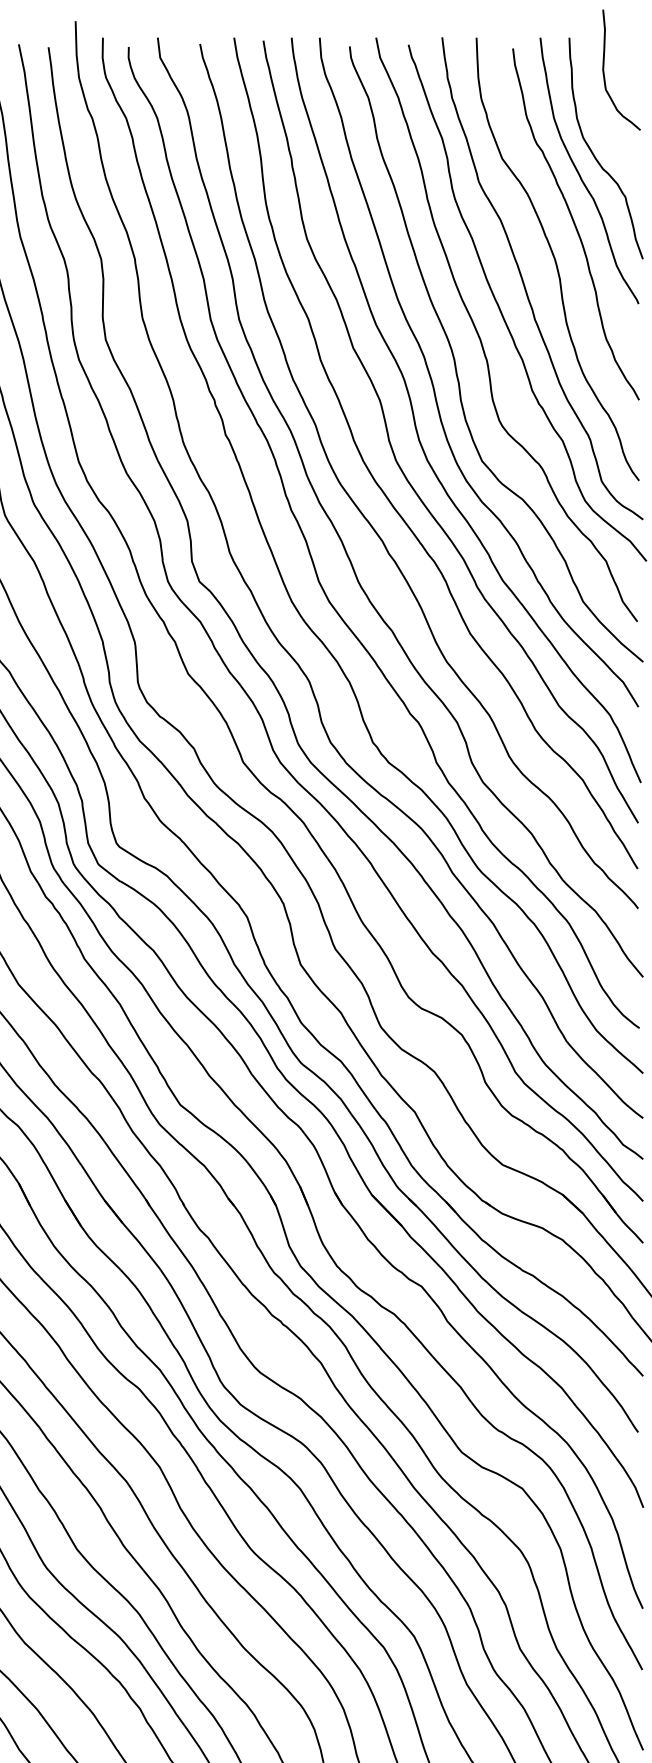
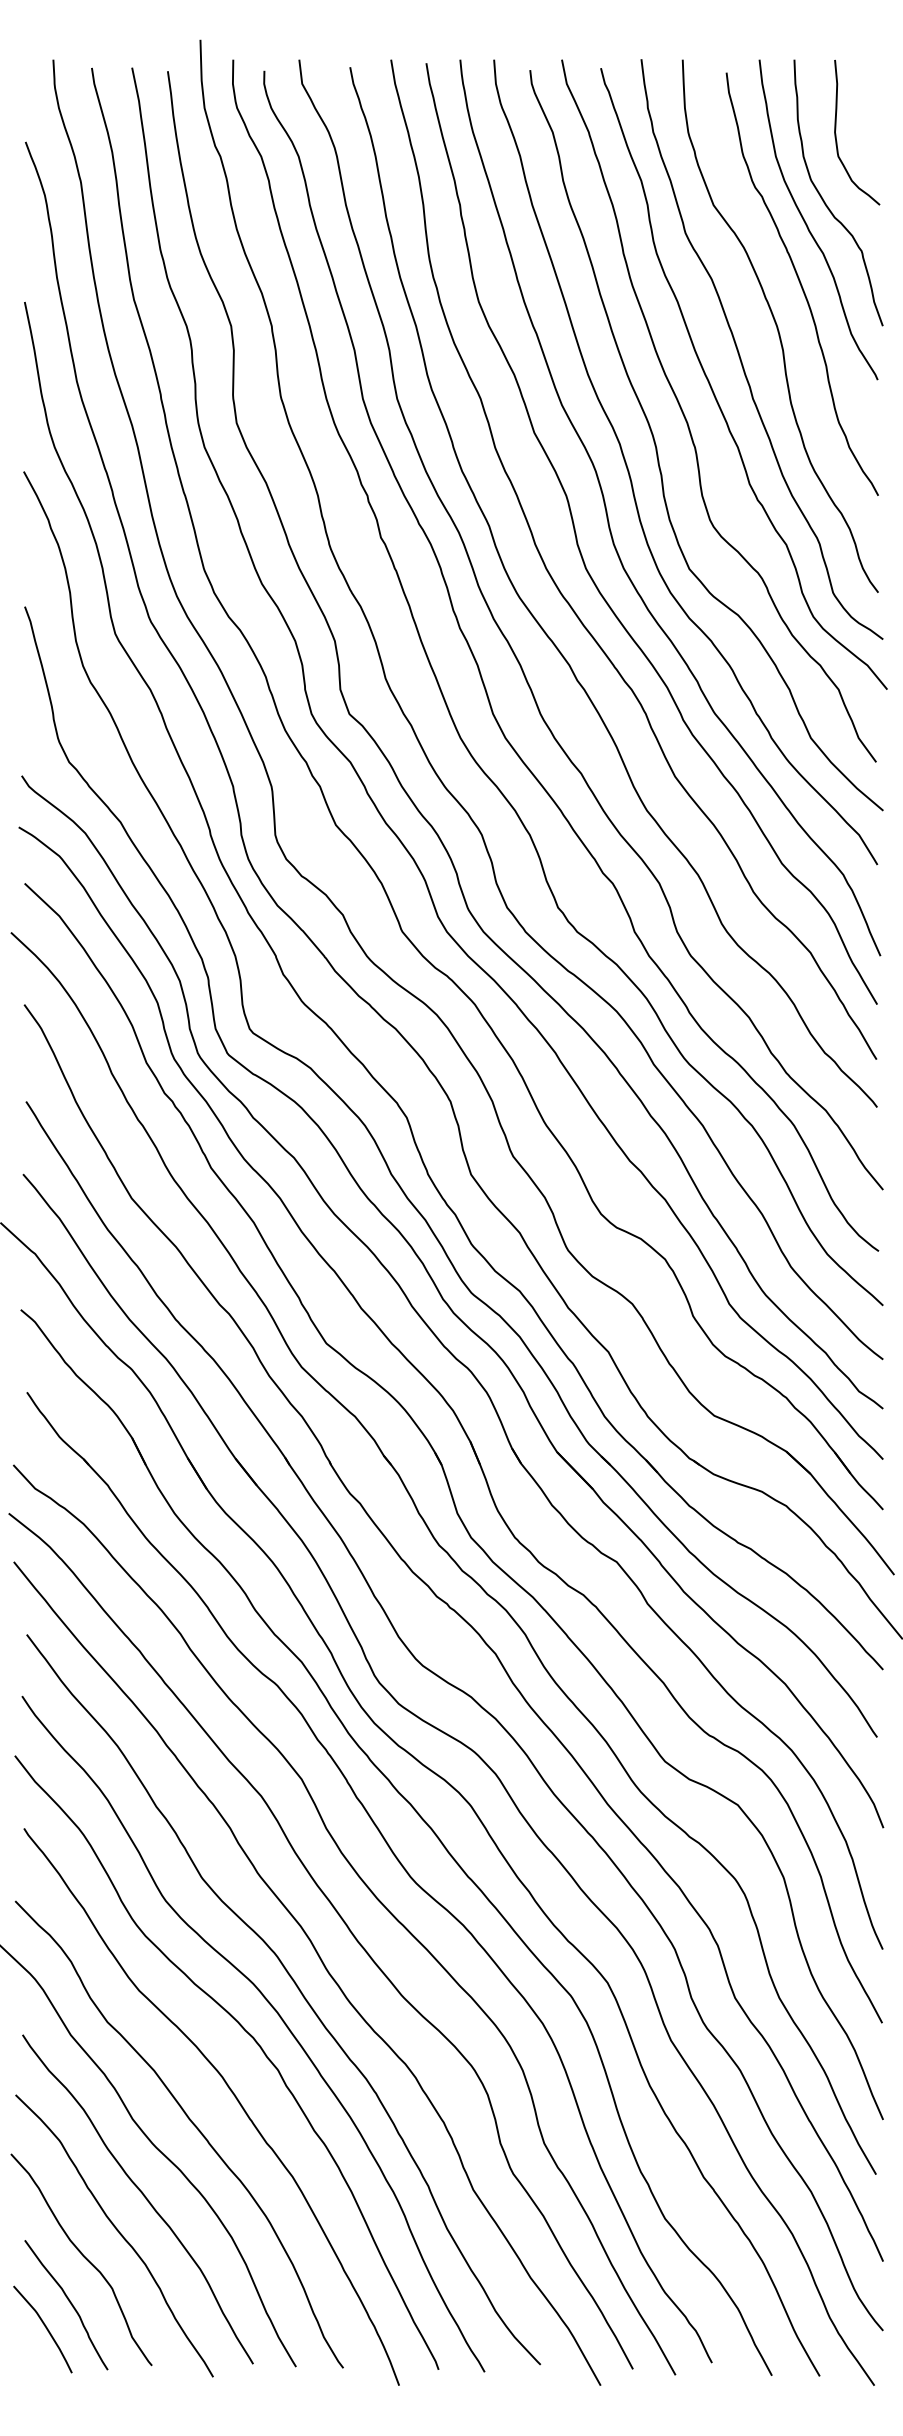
curve: (604, 70) -> (836, 133), moved

